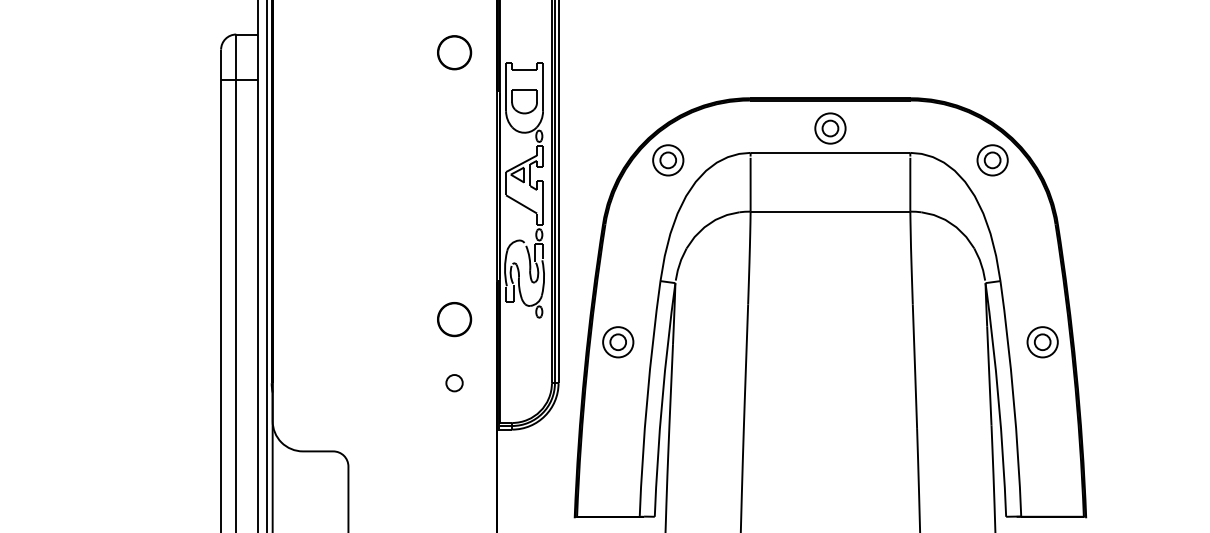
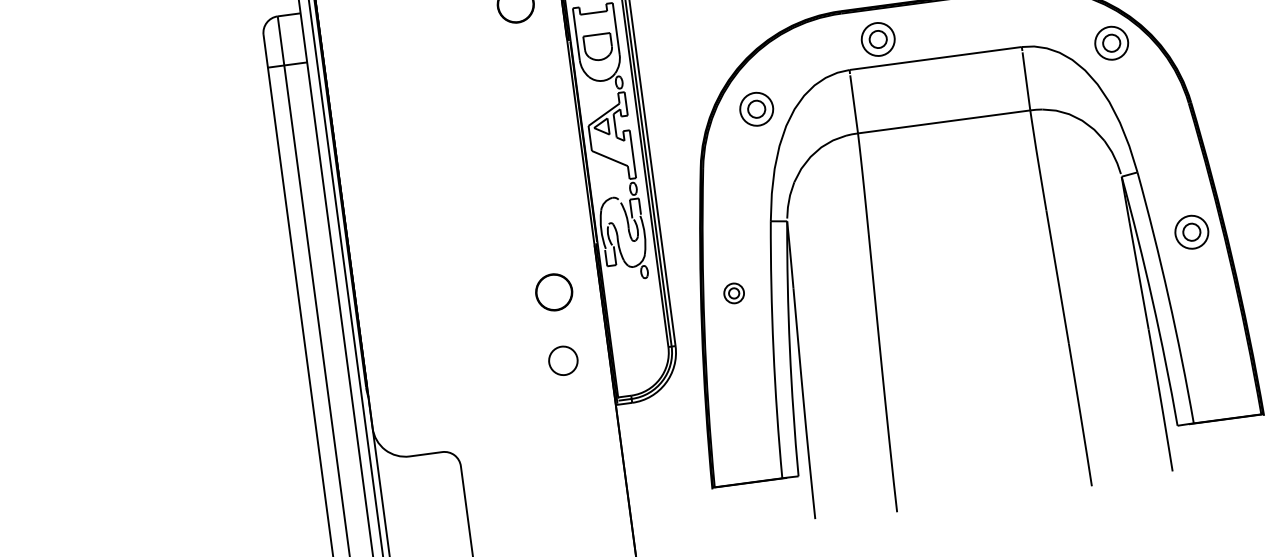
part: (830, 128) -> (878, 39), moved
part: (668, 160) -> (756, 109), moved
part: (618, 342) -> (734, 293), size x0.6
part: (454, 383) -> (563, 361), size x1.6

